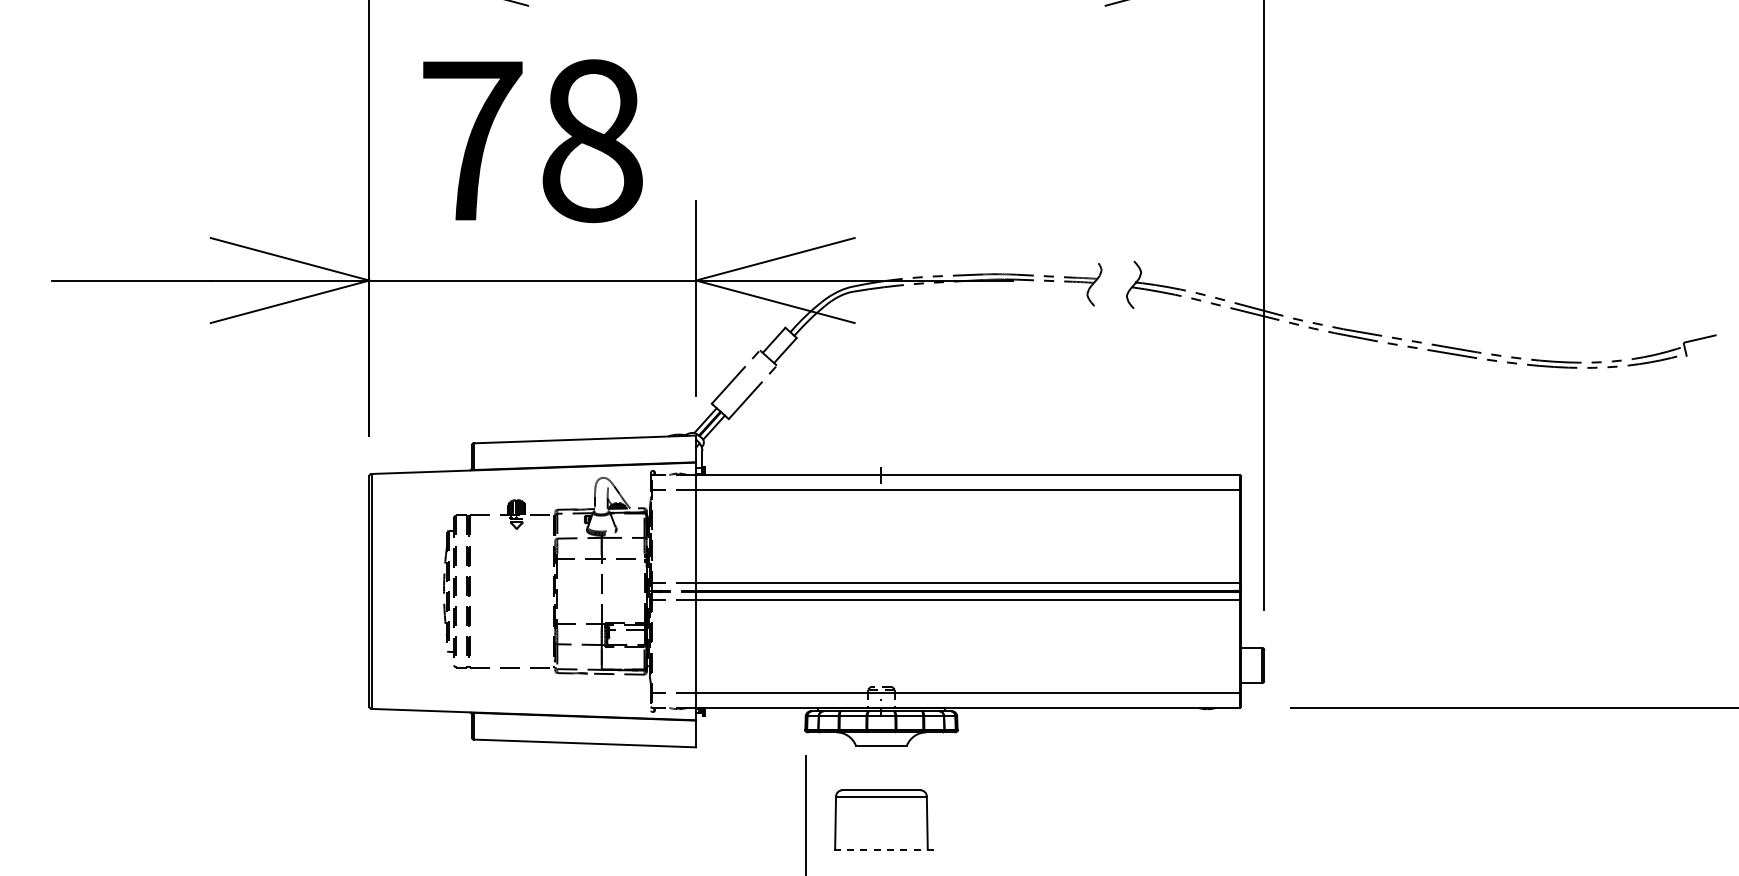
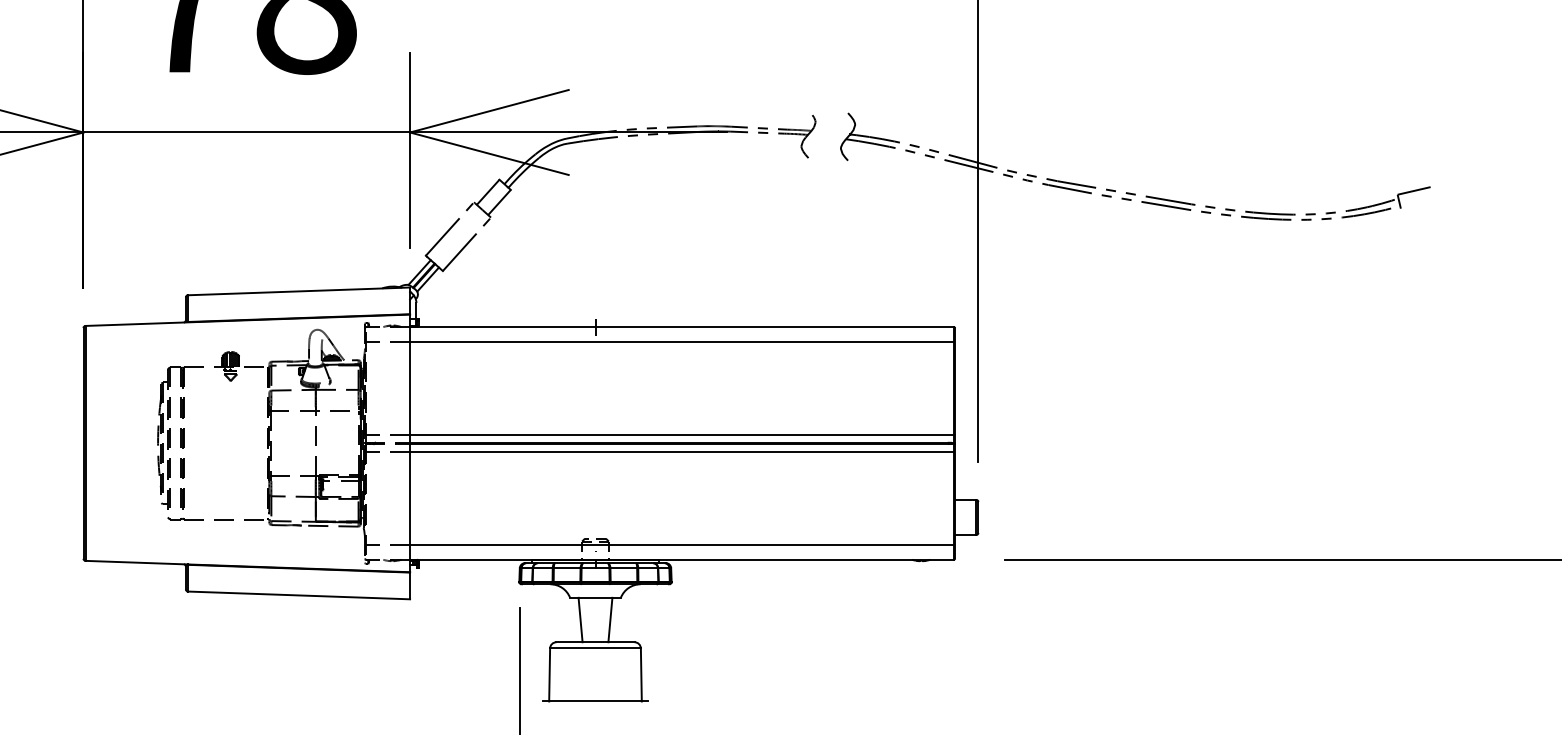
line: (866, 767) -> (580, 619), added
line: (896, 767) -> (610, 619), added
line: (880, 849) -> (594, 701), dashed -> solid

